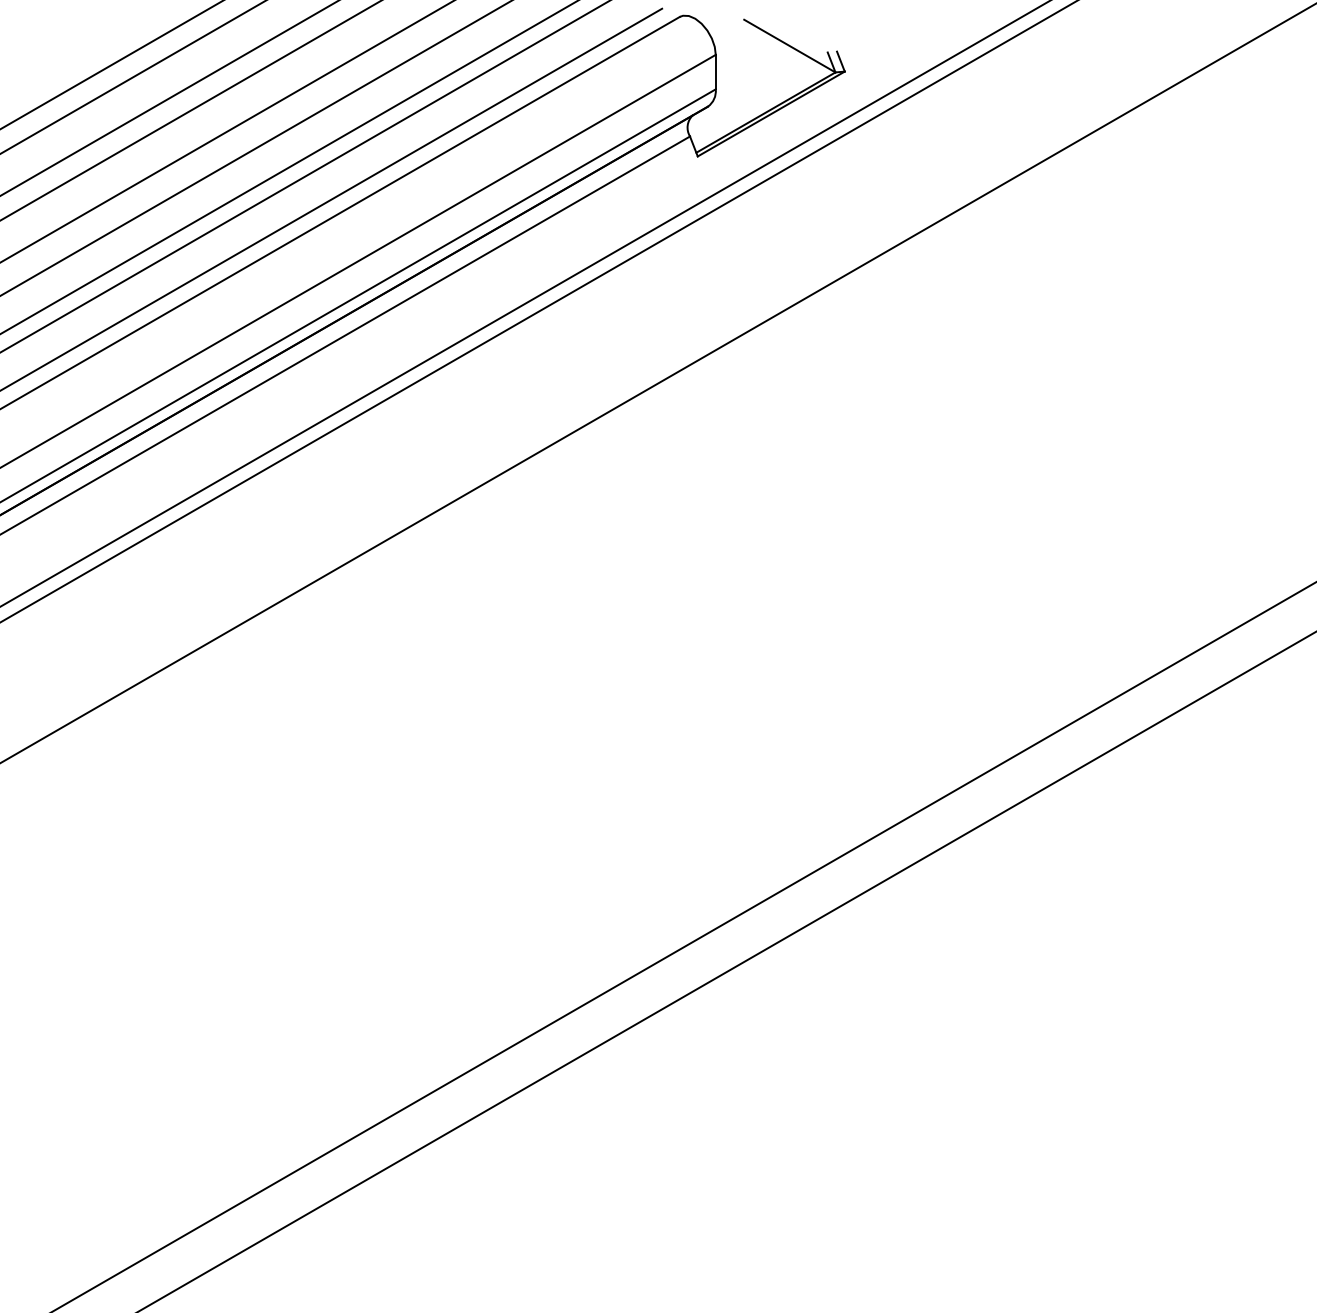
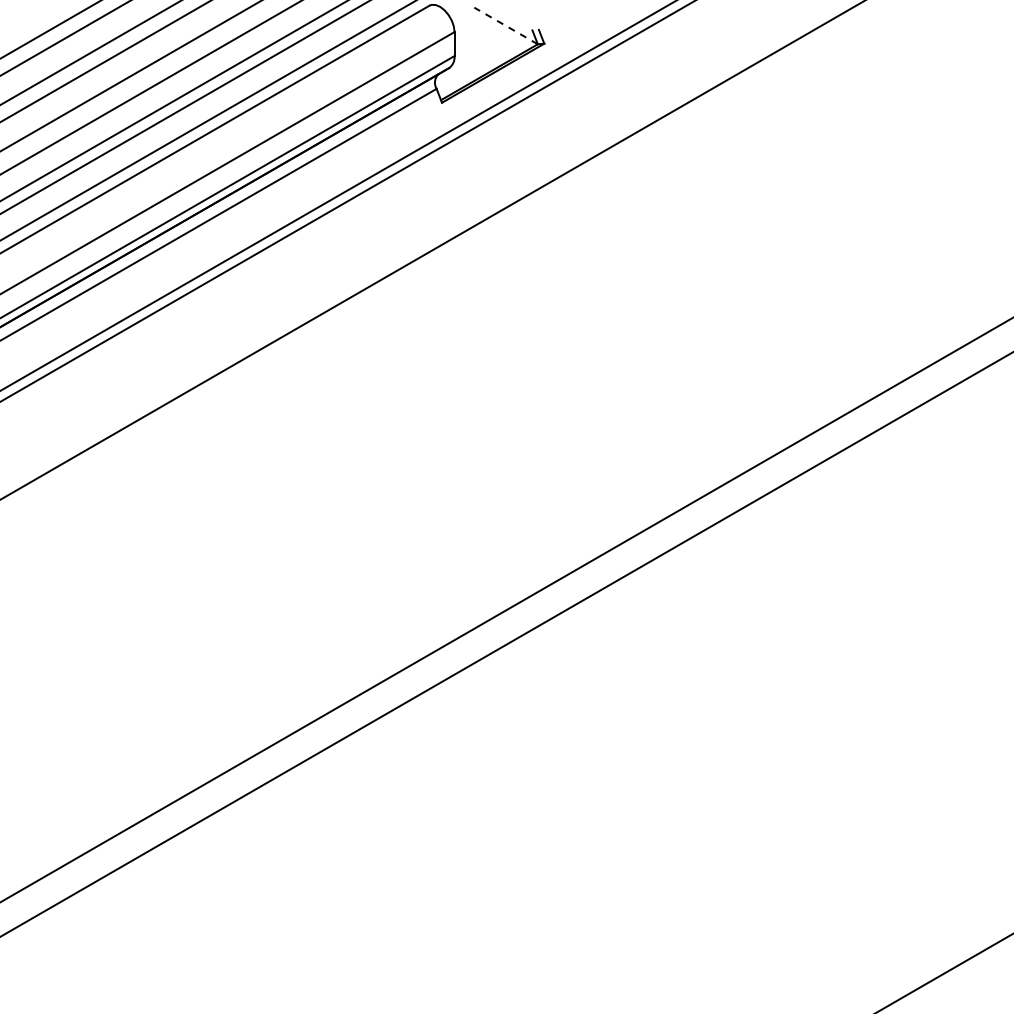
line: (790, 45) -> (506, 25), solid -> dashed

